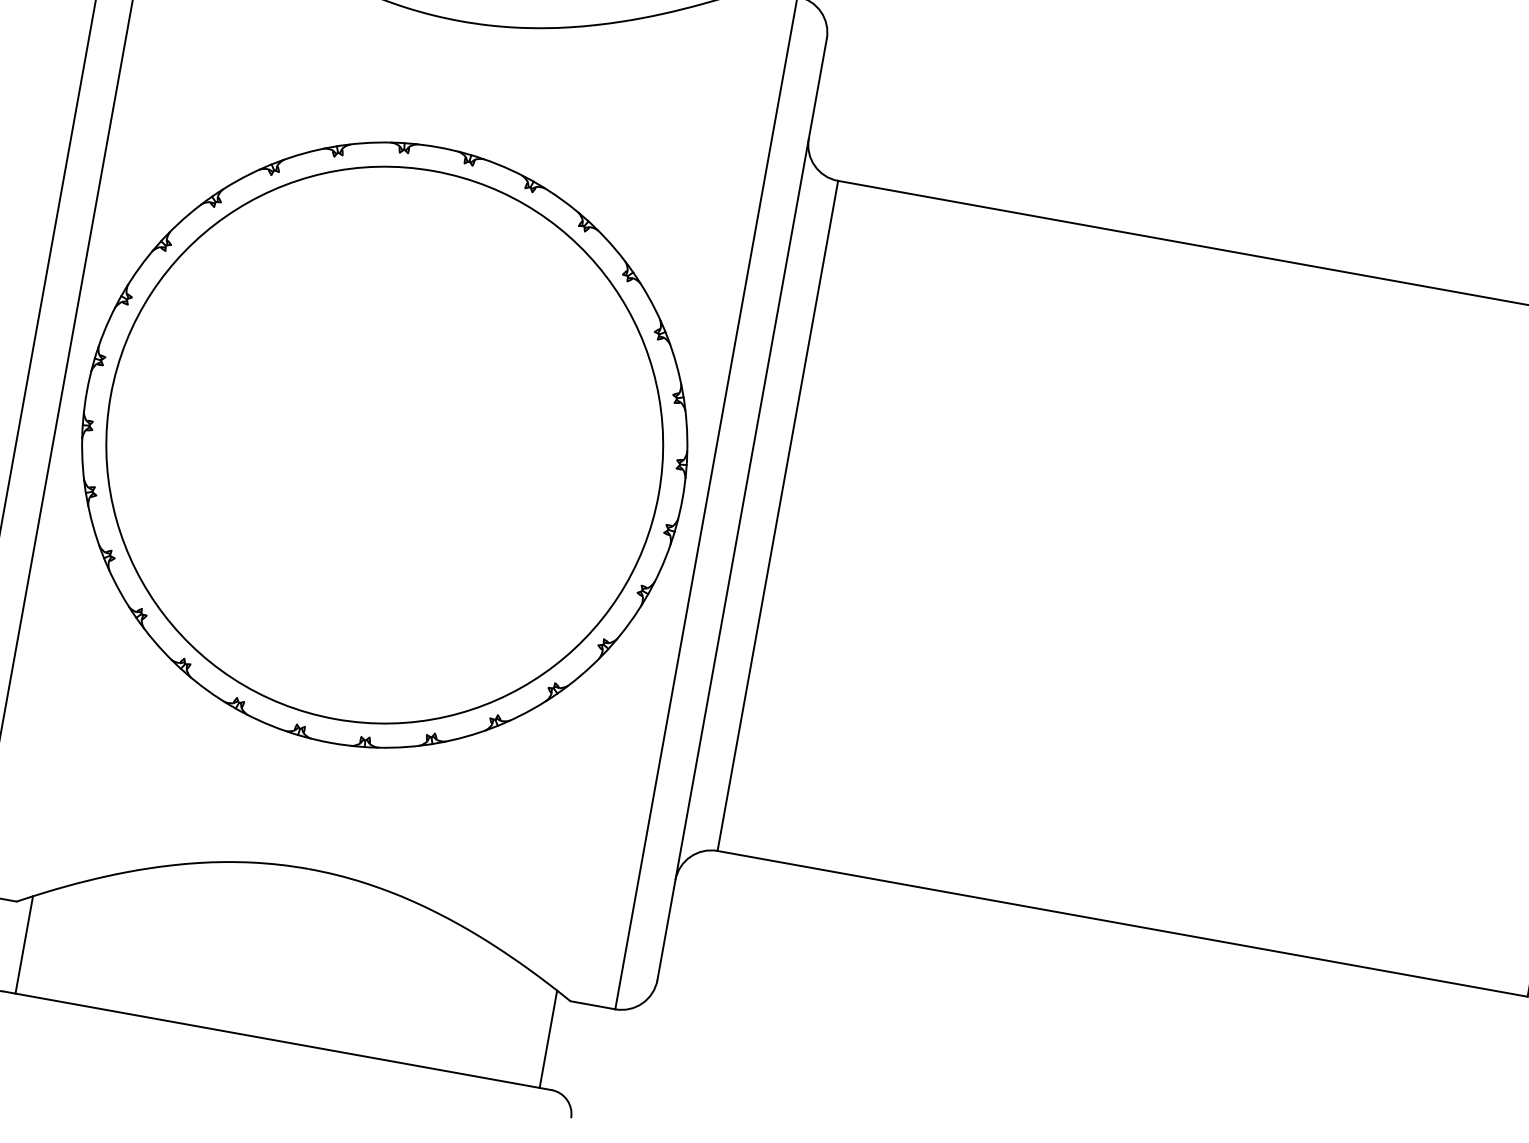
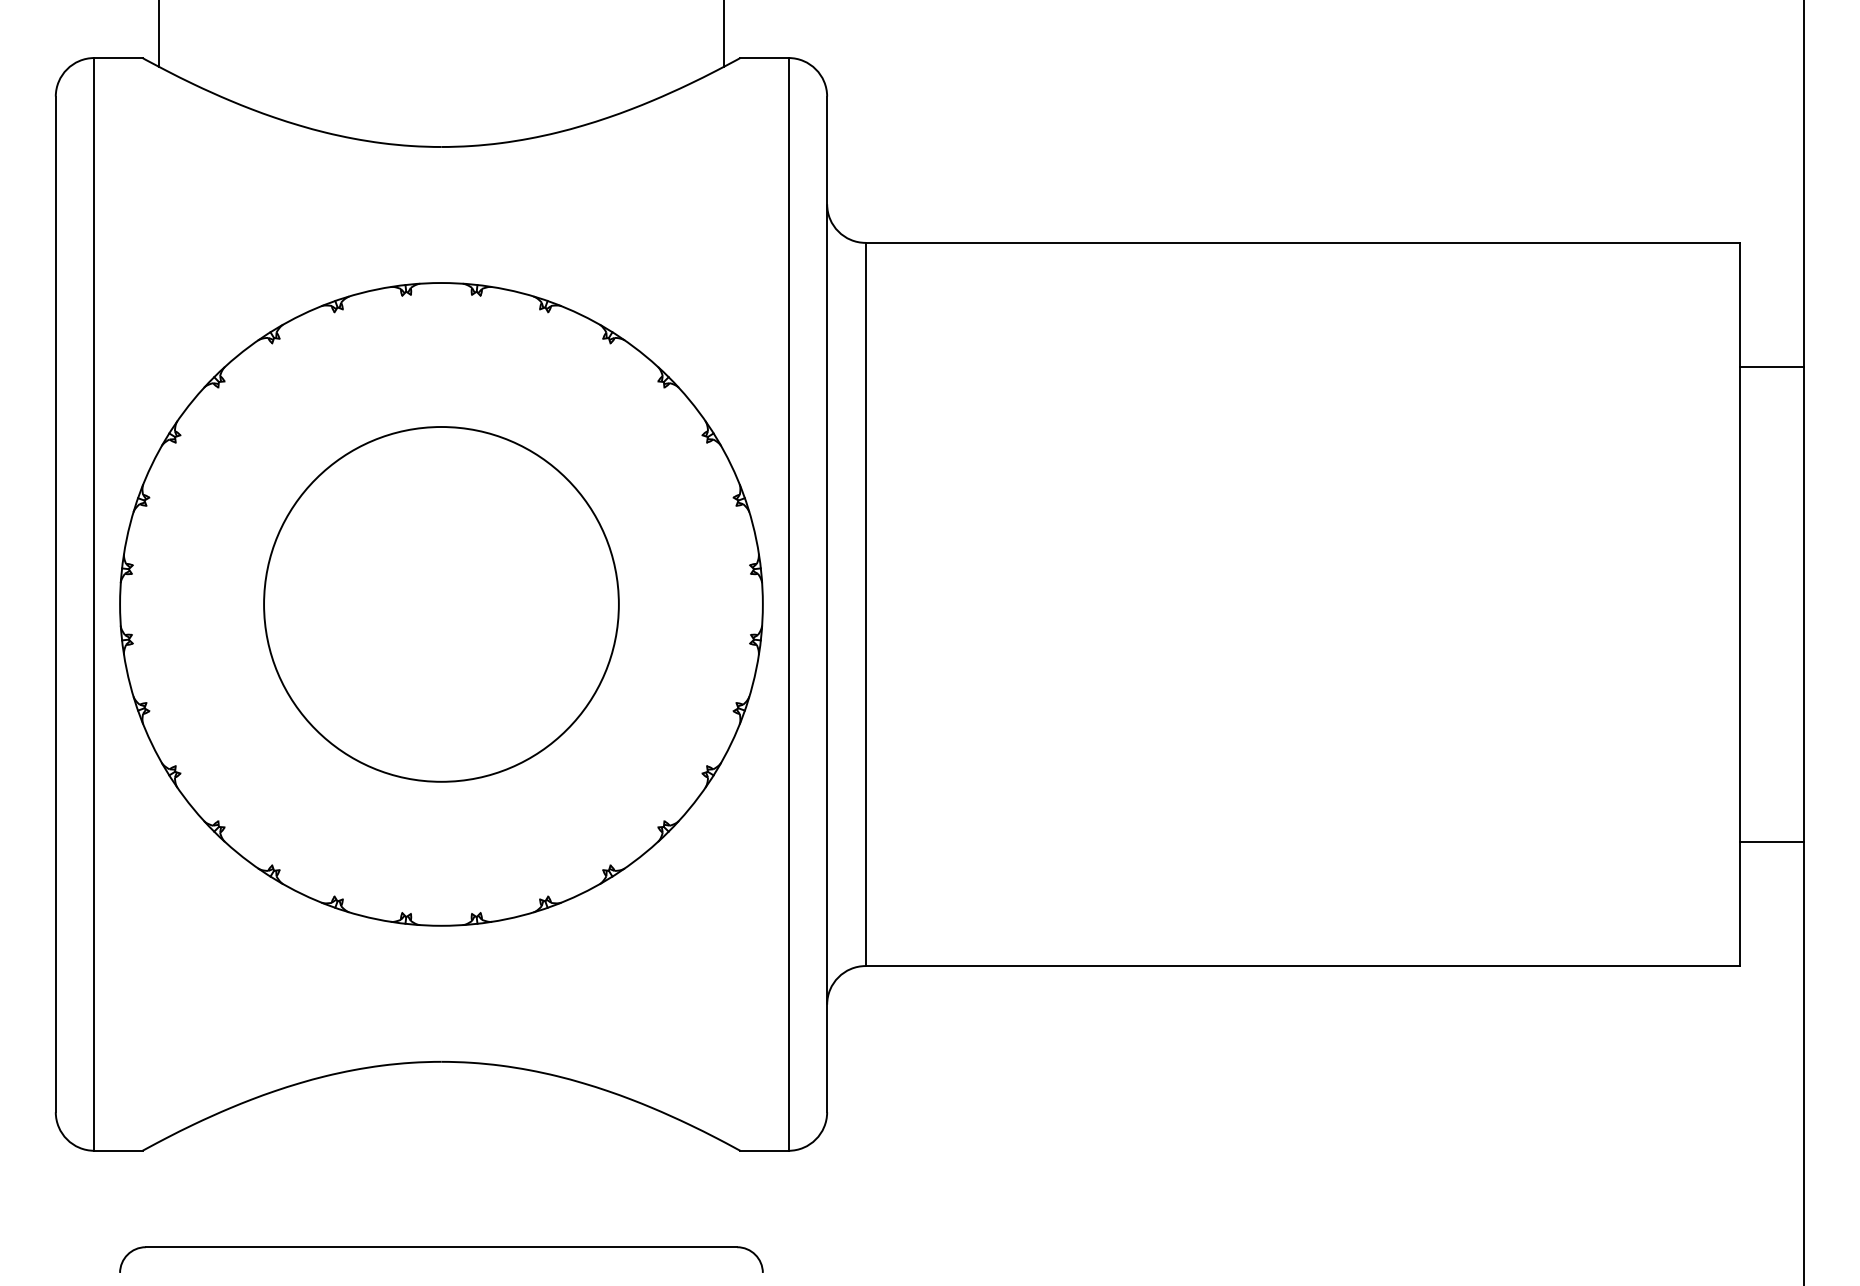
circle: (384, 445) -> (441, 604), size x0.6
line: (24, 944) -> (158, 1194), removed
line: (548, 1039) -> (724, 1194), removed

